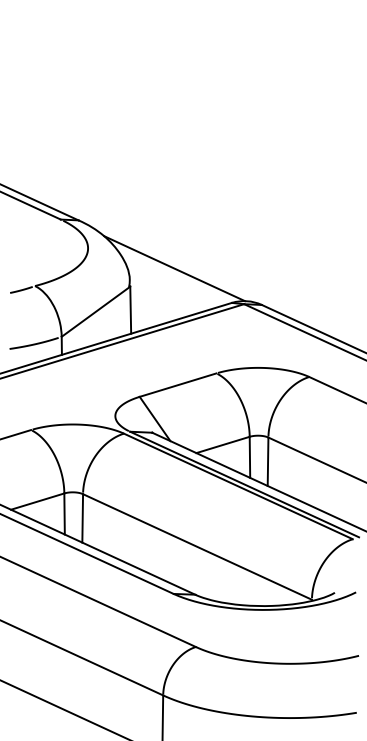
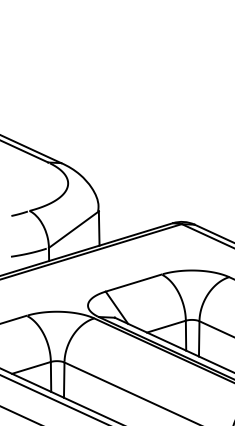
line: (174, 268) -> (131, 198), removed

